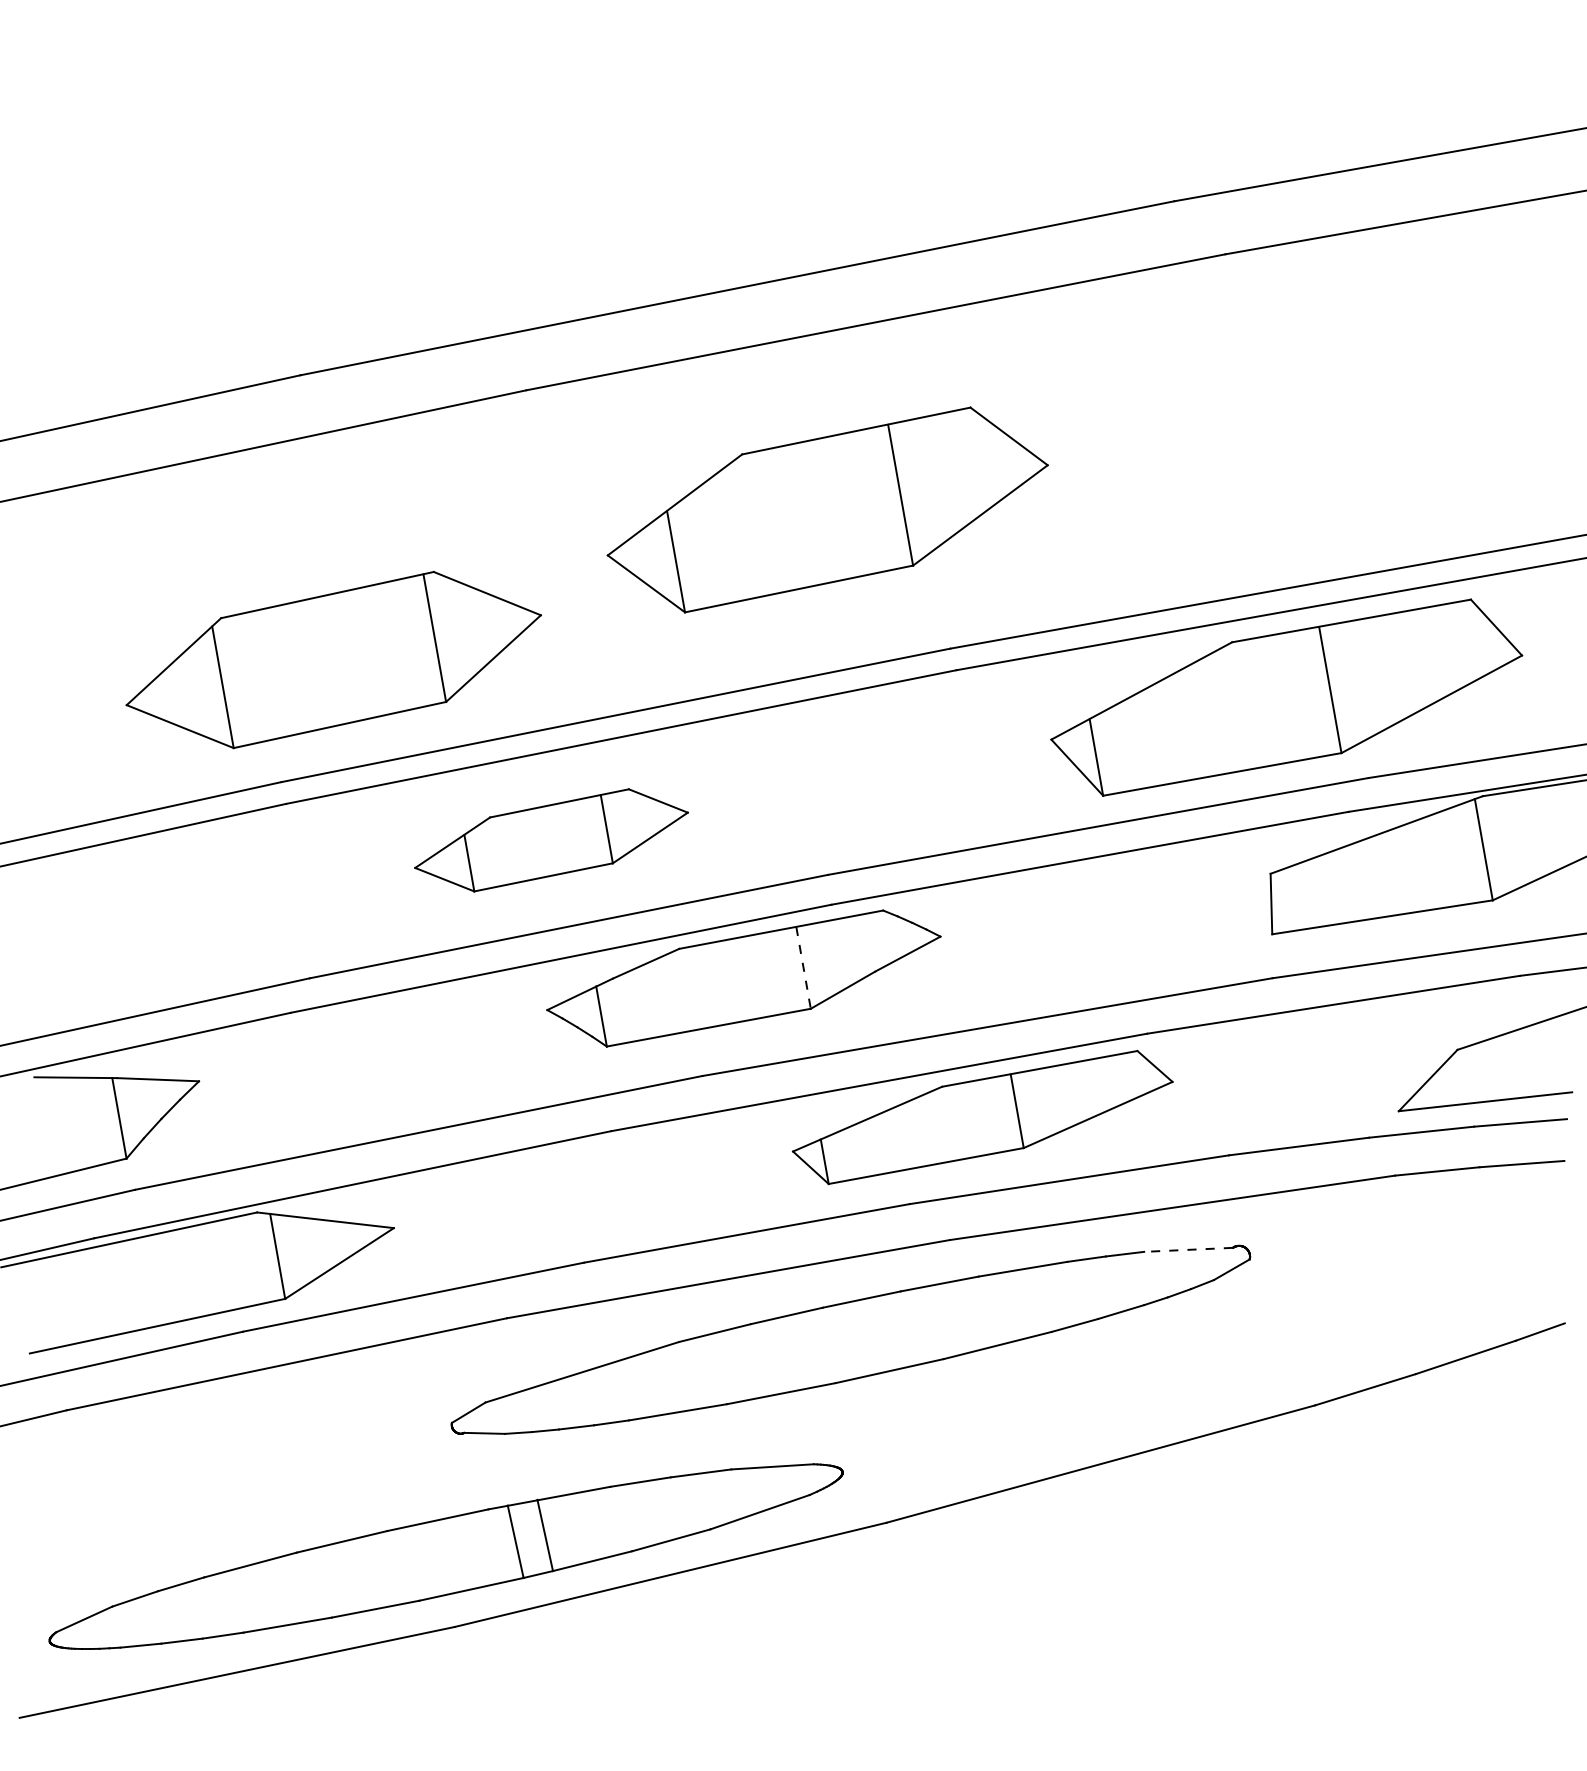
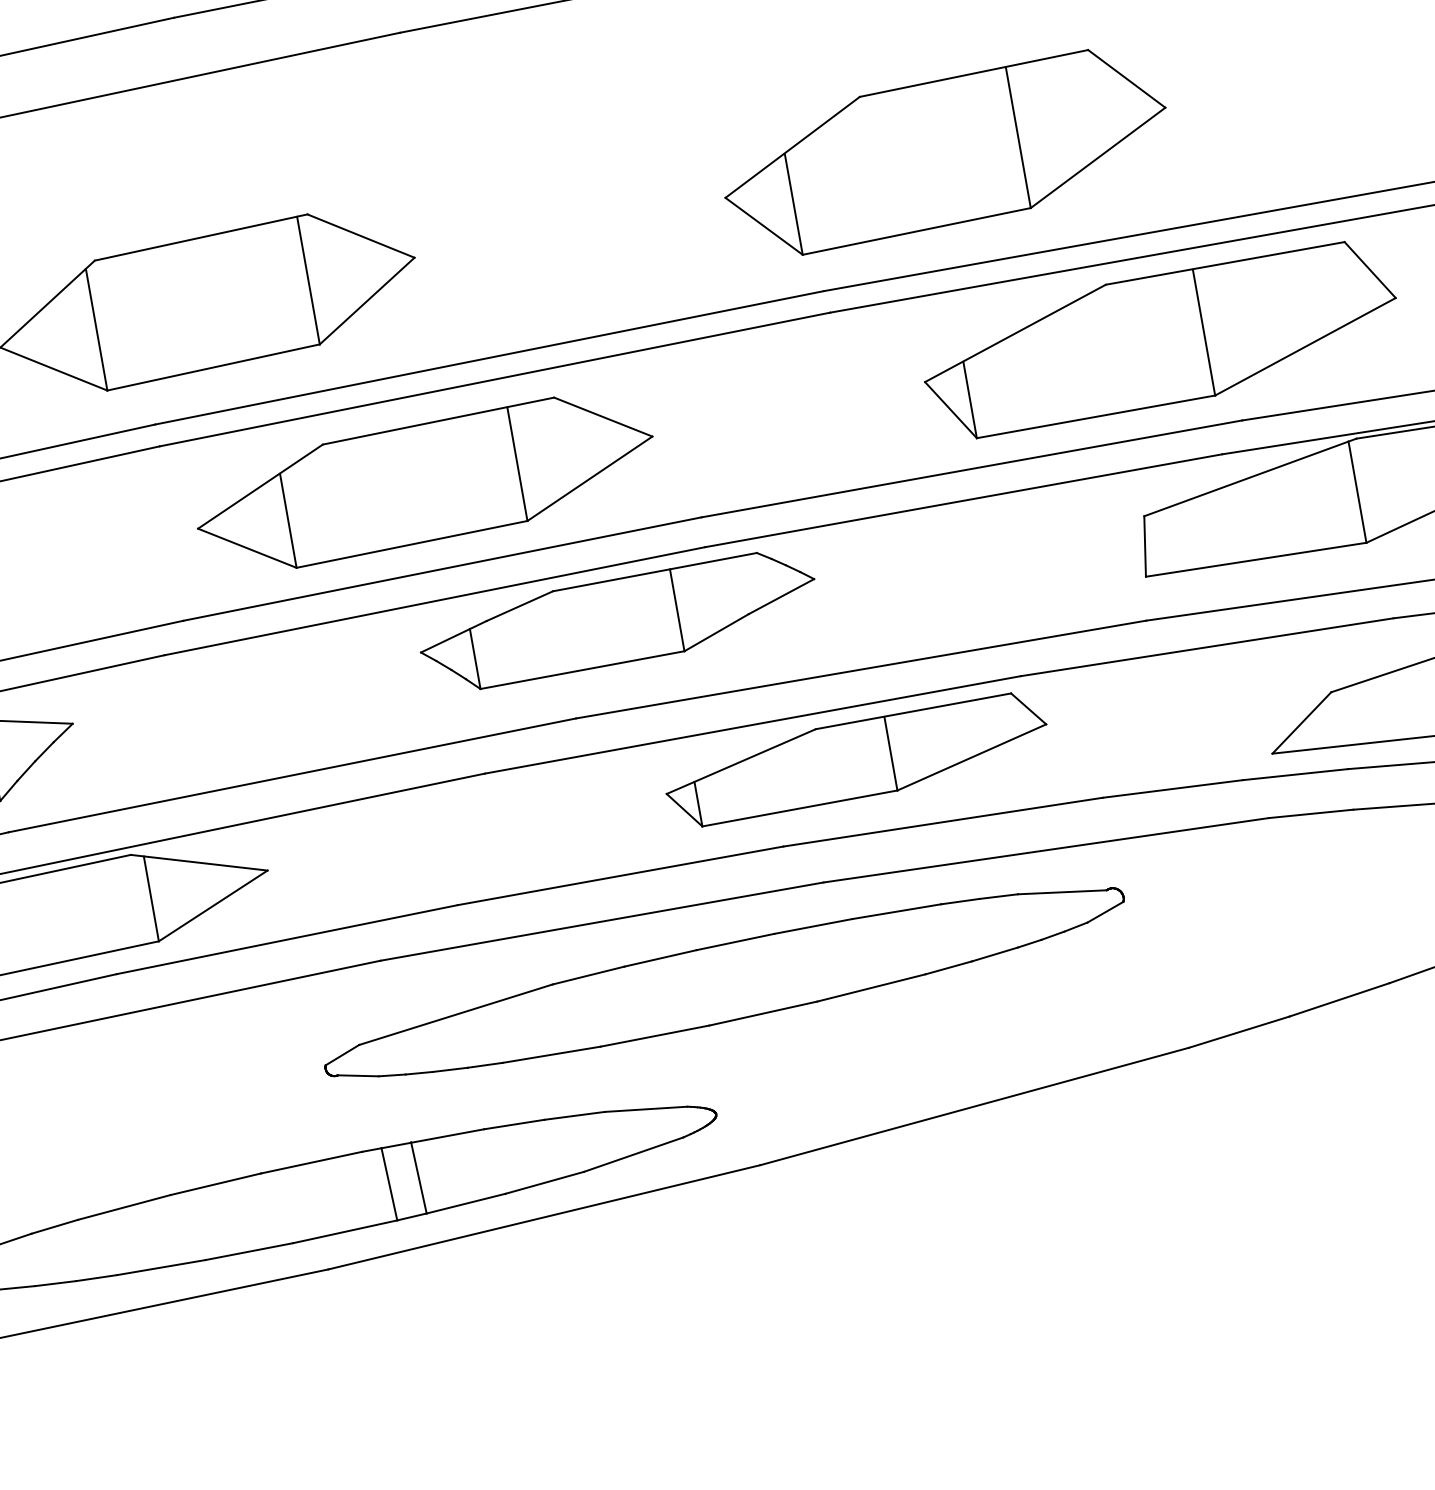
part: (827, 509) -> (945, 151), moved
part: (551, 840) -> (425, 482), size x1.67
line: (803, 967) -> (677, 609), dashed -> solid
line: (1188, 1249) -> (1062, 891), dashed -> solid

